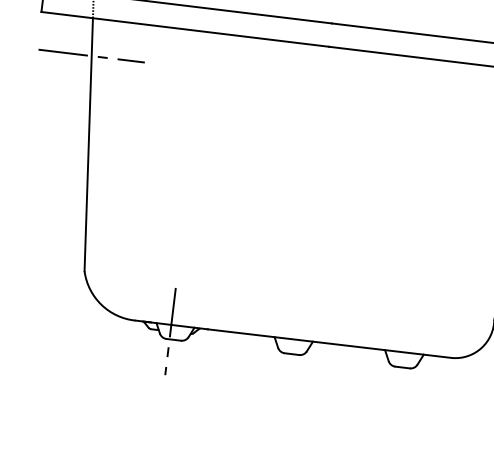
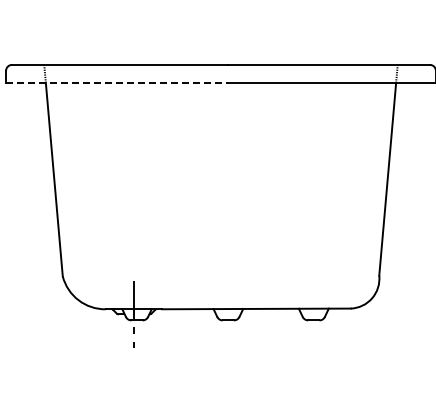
line: (185, 28) -> (117, 82), solid -> dashed
line: (91, 55) -> (48, 111), removed

